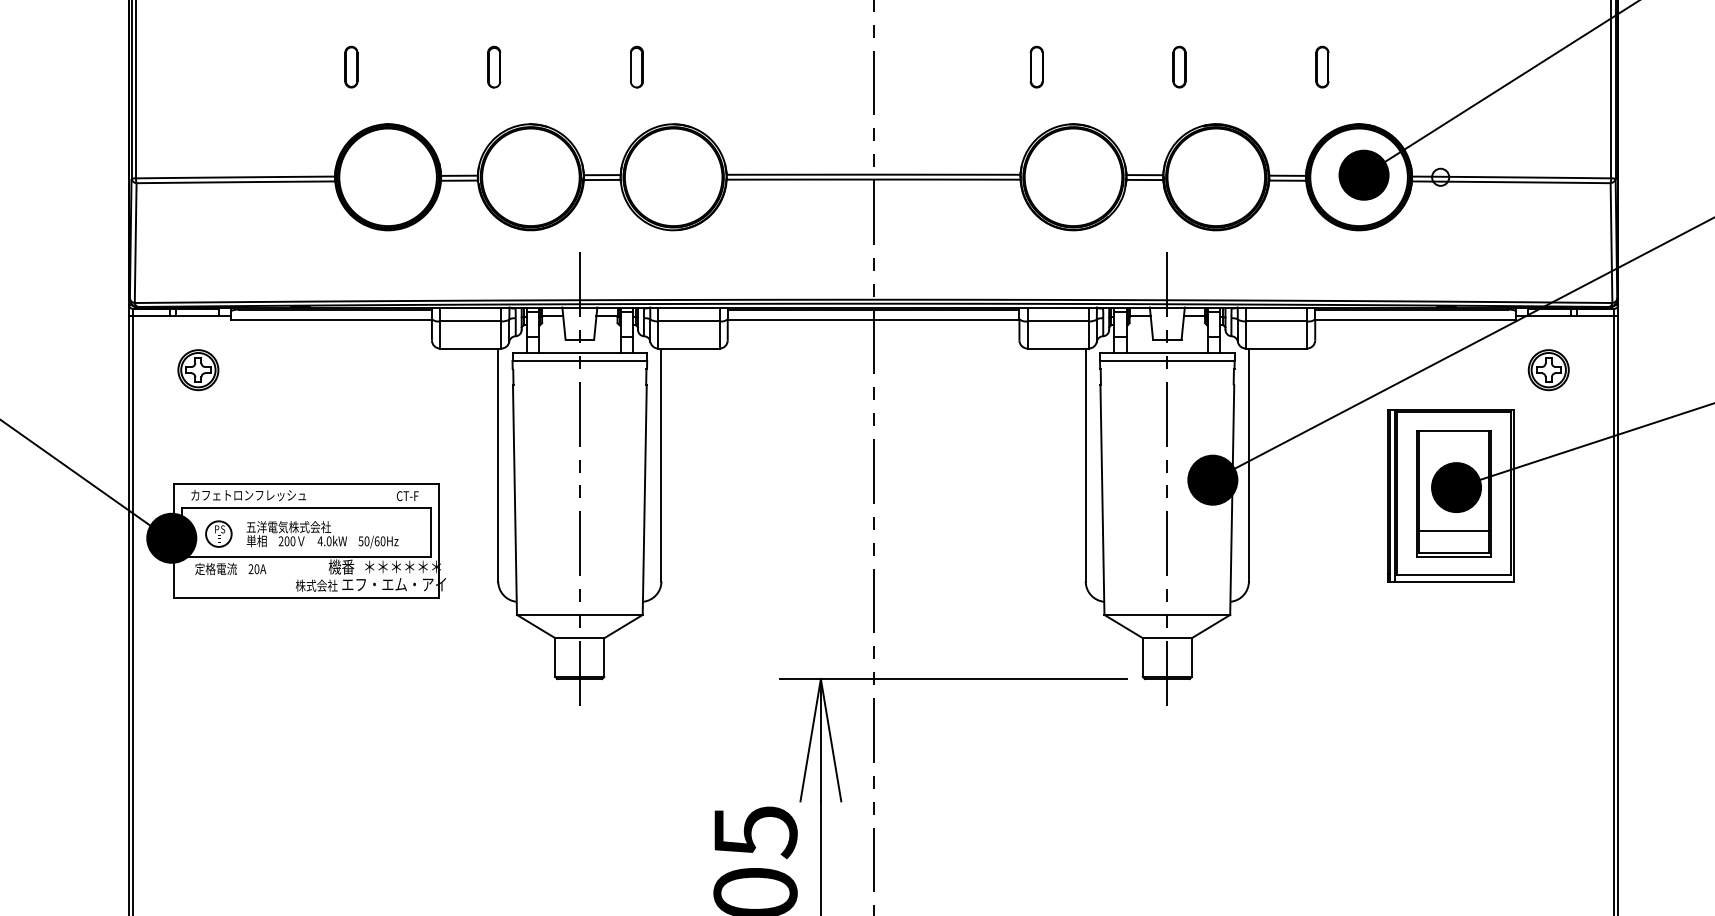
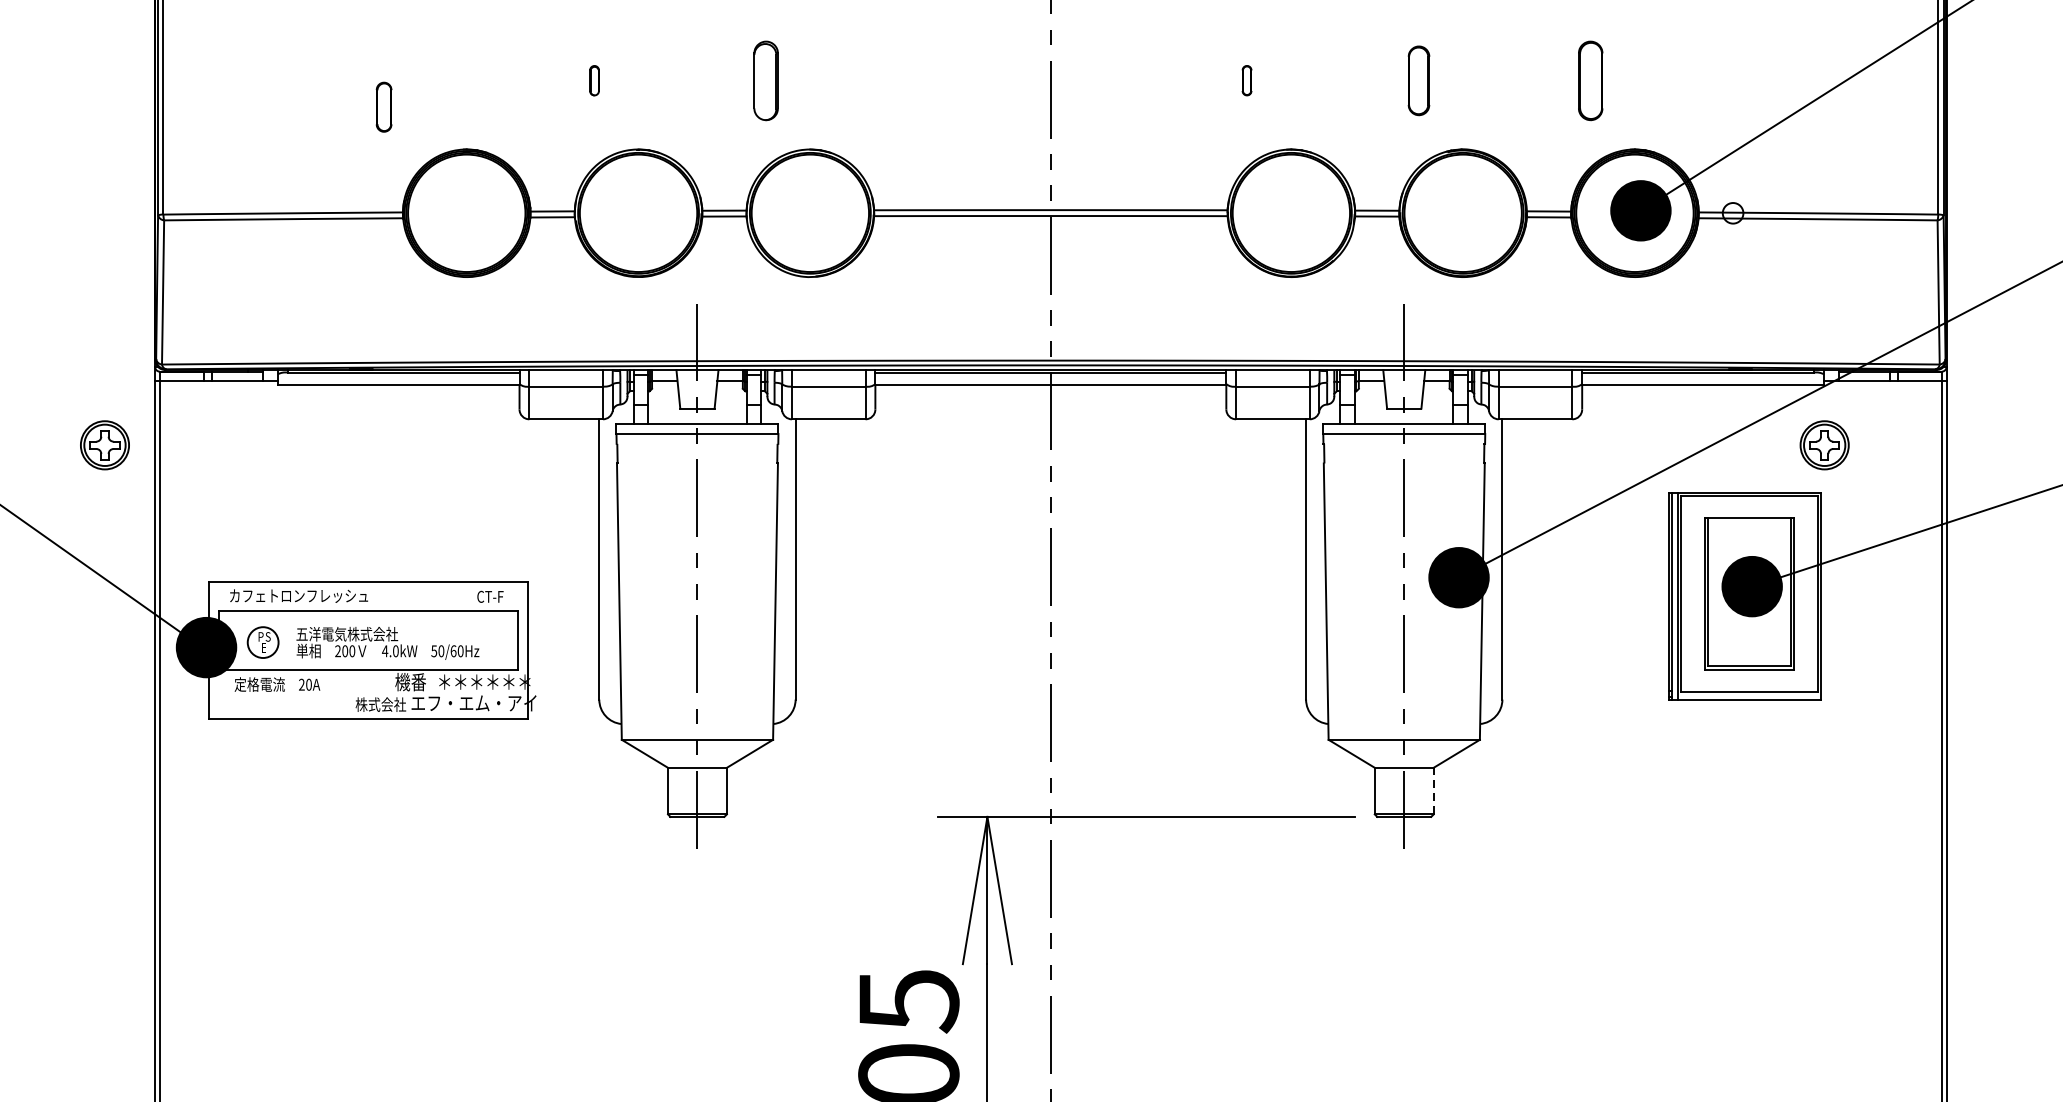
part: (351, 66) -> (384, 106), moved
part: (494, 66) -> (594, 79), size x0.6
part: (636, 66) -> (765, 79), size x1.6
part: (1036, 66) -> (1246, 79), size x0.6
part: (1179, 66) -> (1418, 79), size x1.4
part: (1322, 66) -> (1590, 79), size x1.6
part: (198, 370) -> (105, 445), moved
part: (1548, 370) -> (1824, 445), moved
line: (1453, 530) -> (1748, 638), removed
line: (1191, 657) -> (1433, 791), solid -> dashed

